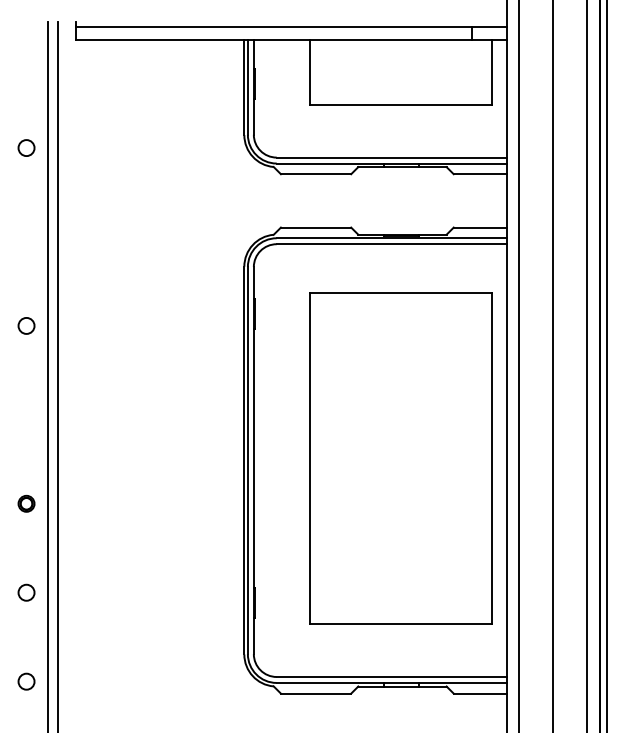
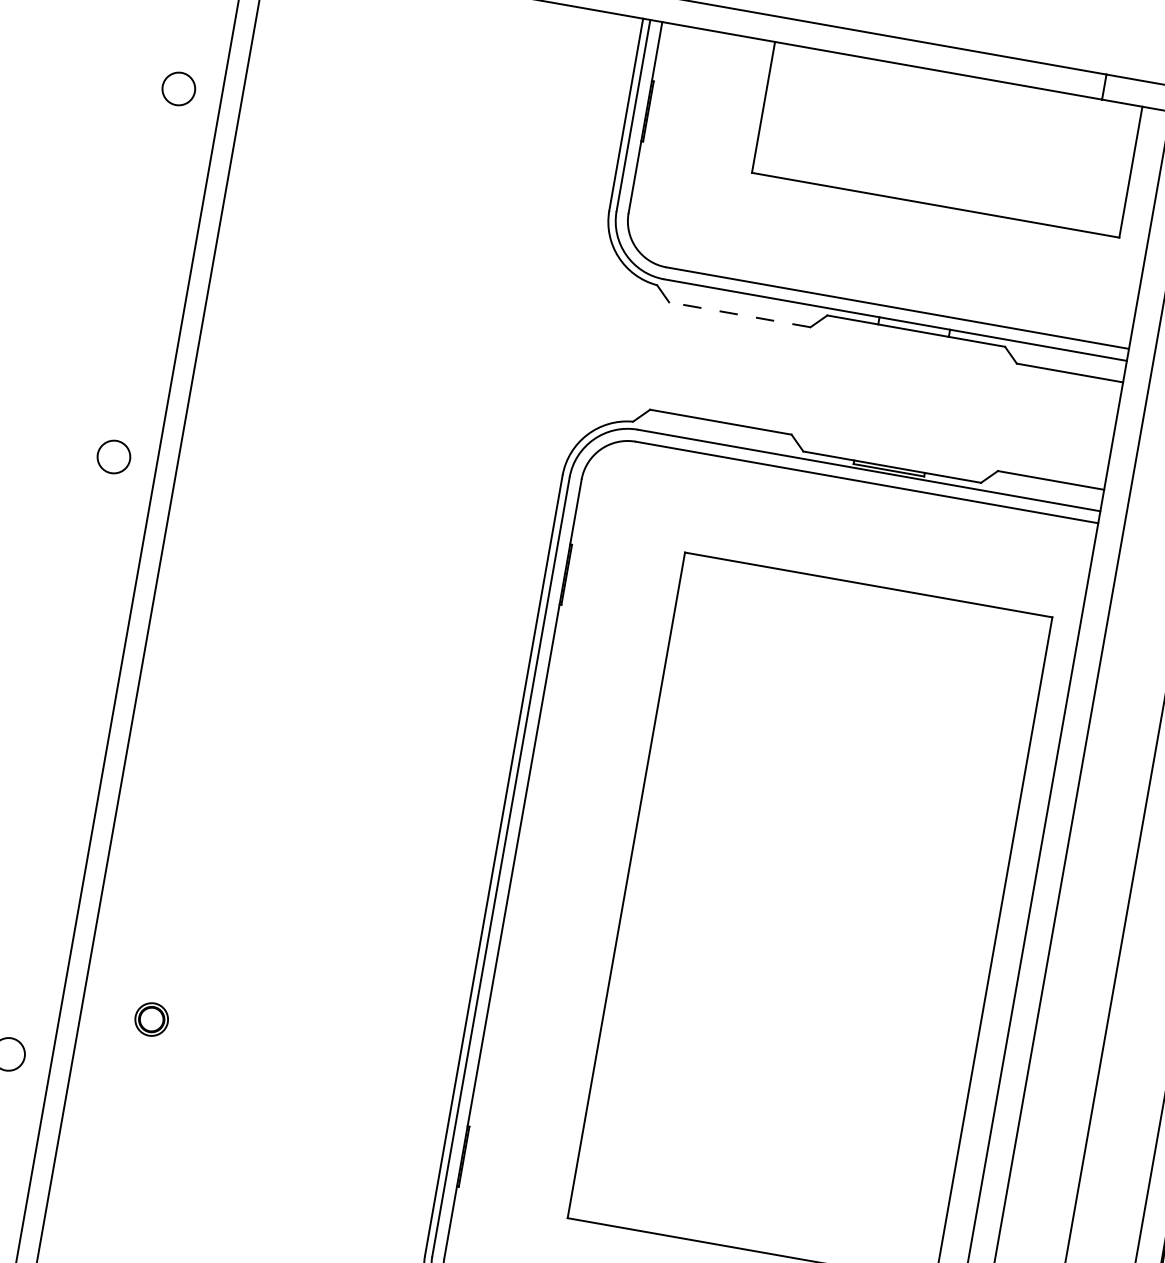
circle: (26, 147) -> (178, 87), moved
line: (315, 174) -> (738, 315), solid -> dashed
circle: (26, 325) -> (114, 456), moved
part: (26, 503) -> (151, 1018), moved

